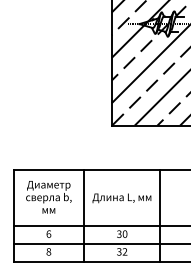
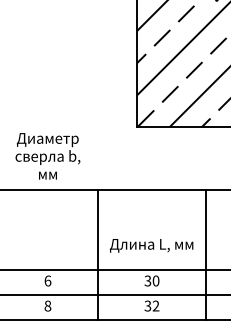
text: (48, 197) -> (47, 156), moved
text: (121, 198) -> (150, 245), moved

